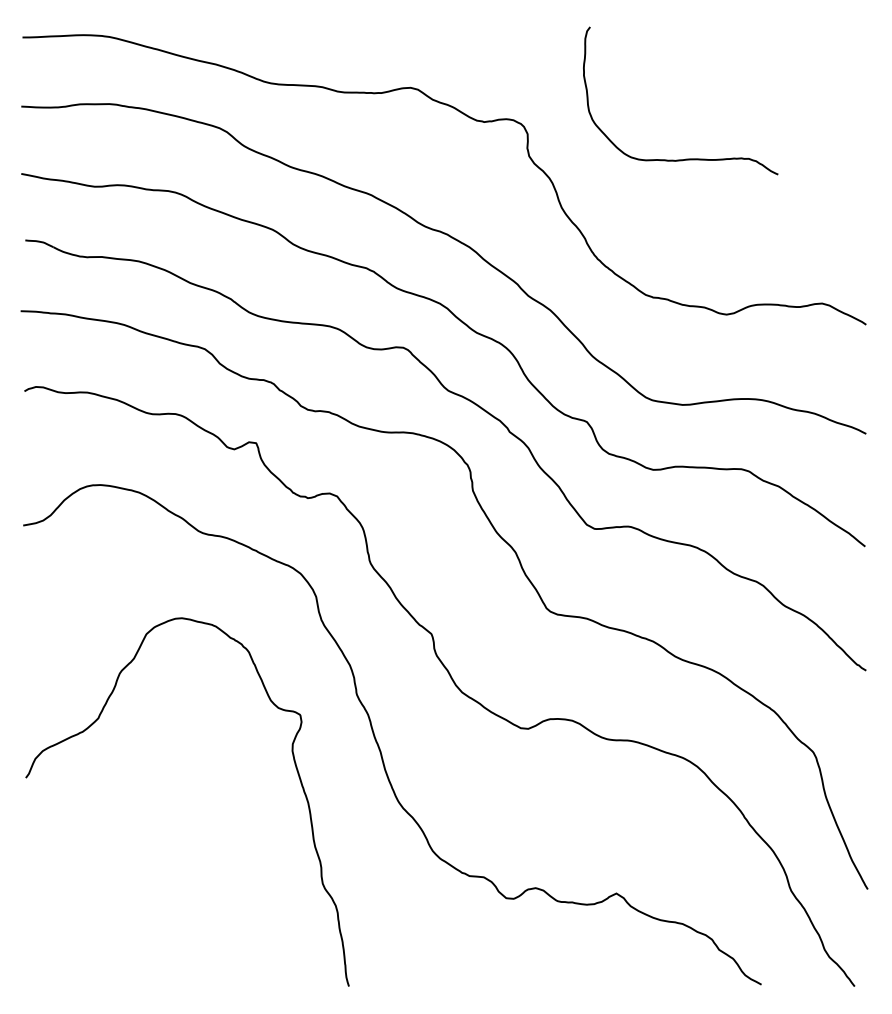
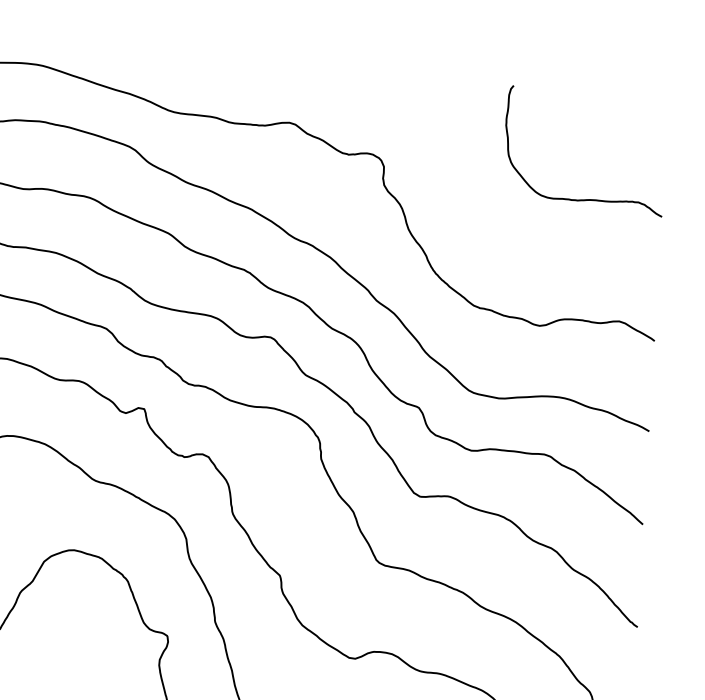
curve: (685, 158) -> (586, 199), moved

